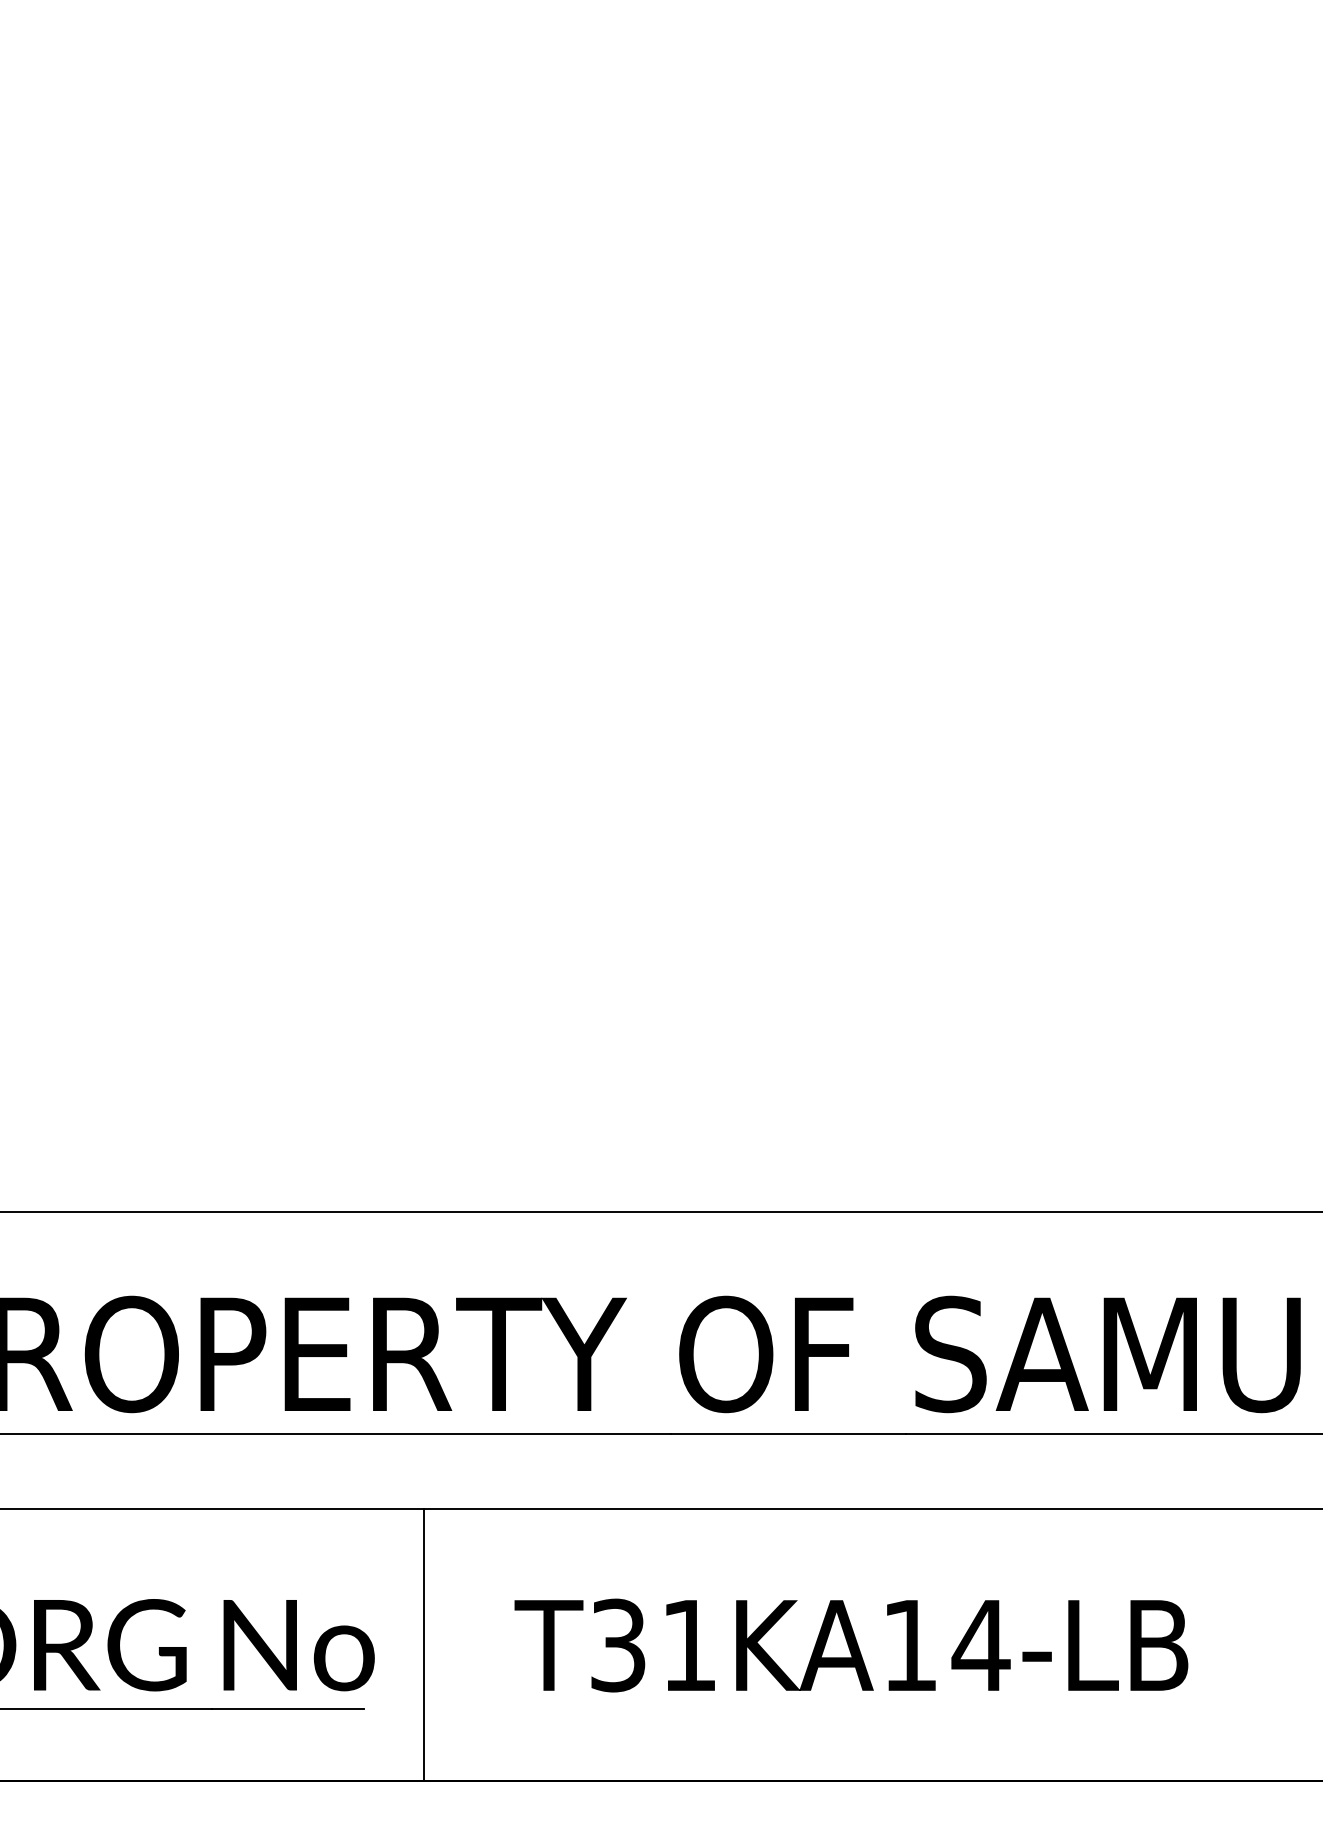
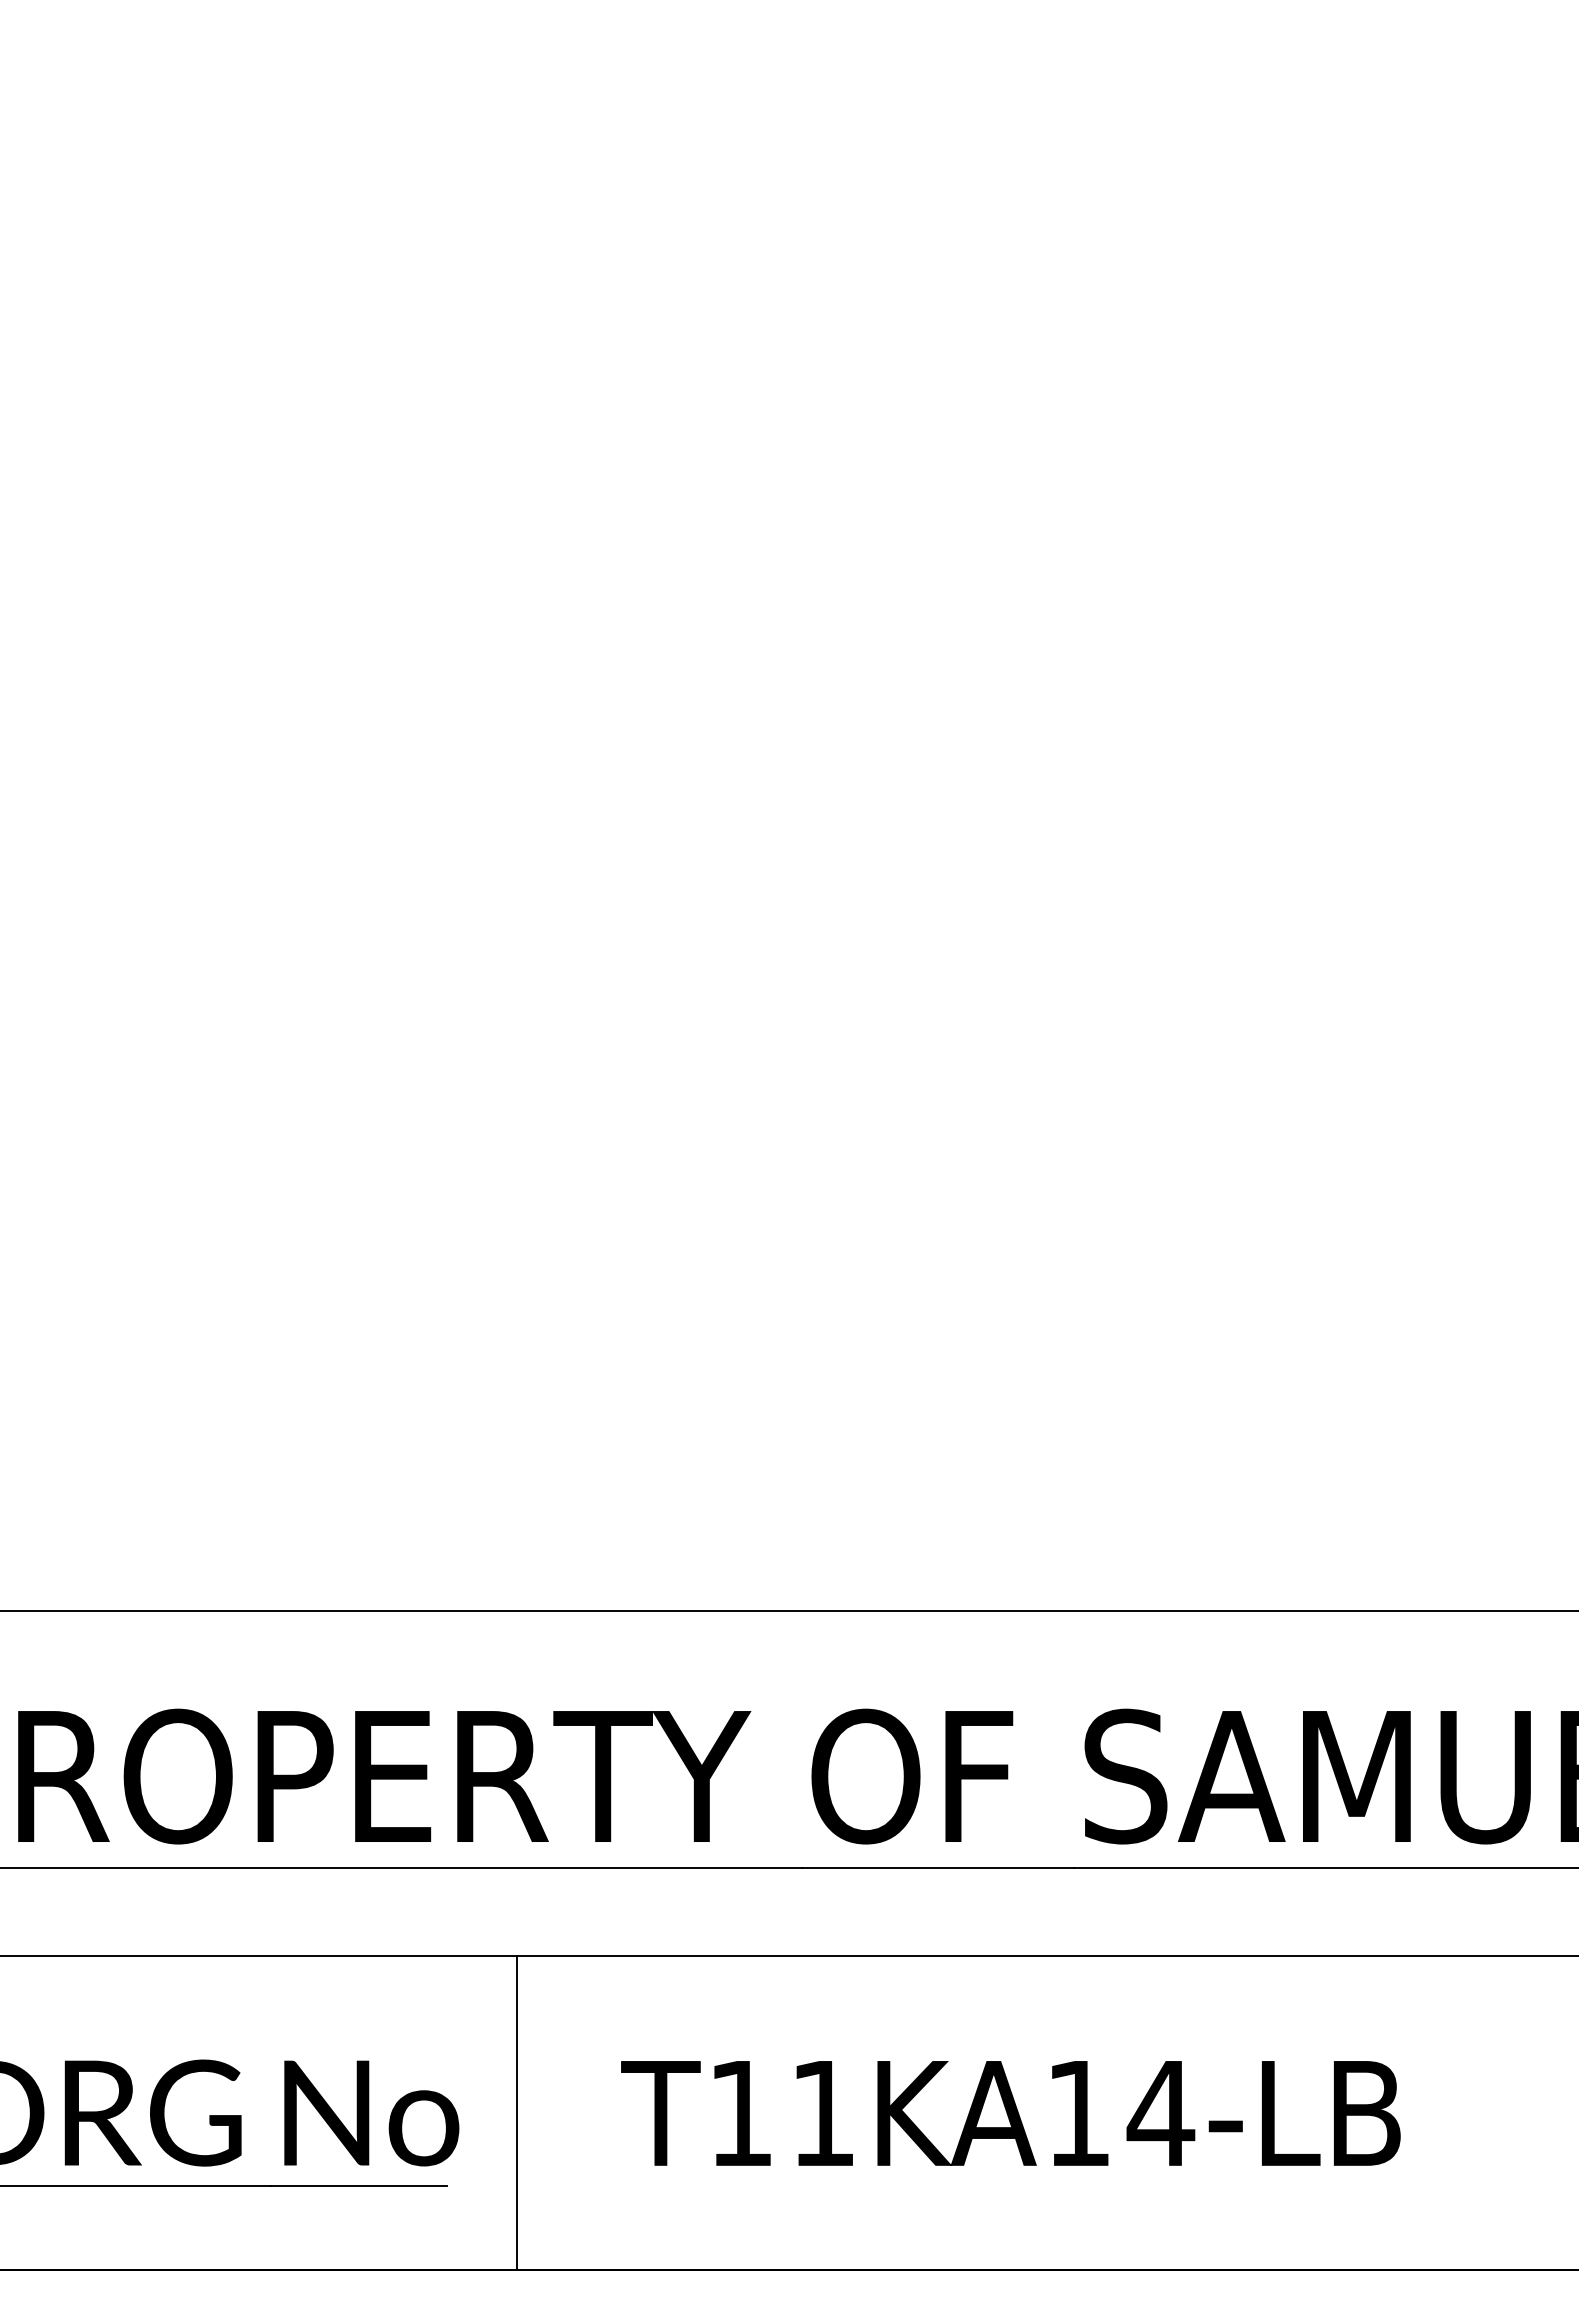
text: (618, 1645) -> (741, 2113), T31KA14-LB -> T11KA14-LB

